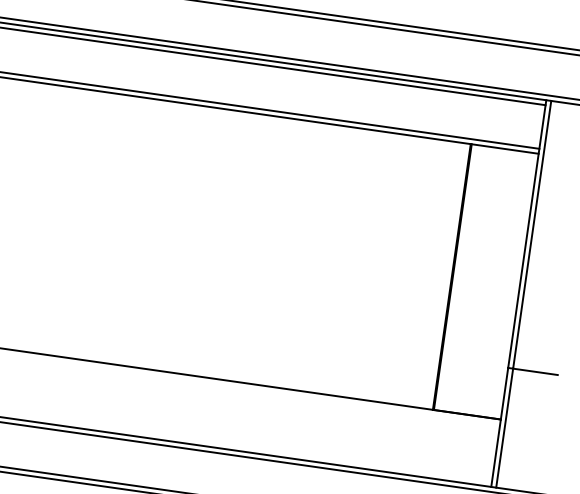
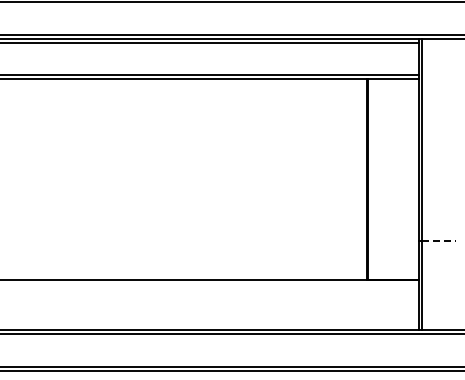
line: (535, 371) -> (439, 240), solid -> dashed

